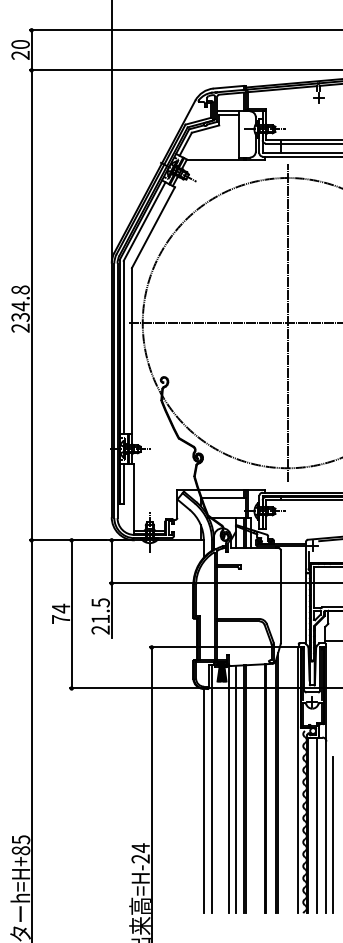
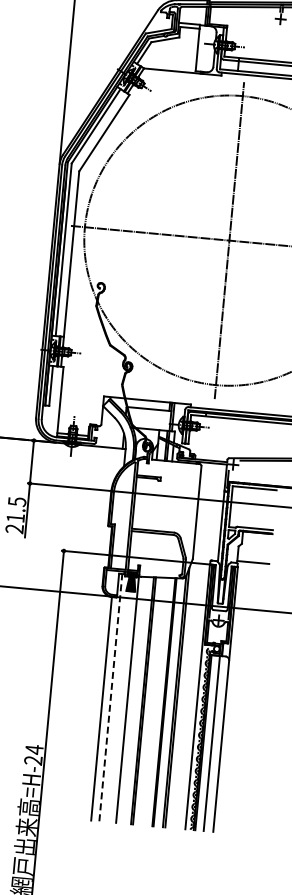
line: (212, 788) -> (111, 697), solid -> dashed
line: (235, 789) -> (134, 700), removed
line: (332, 834) -> (226, 753), removed

